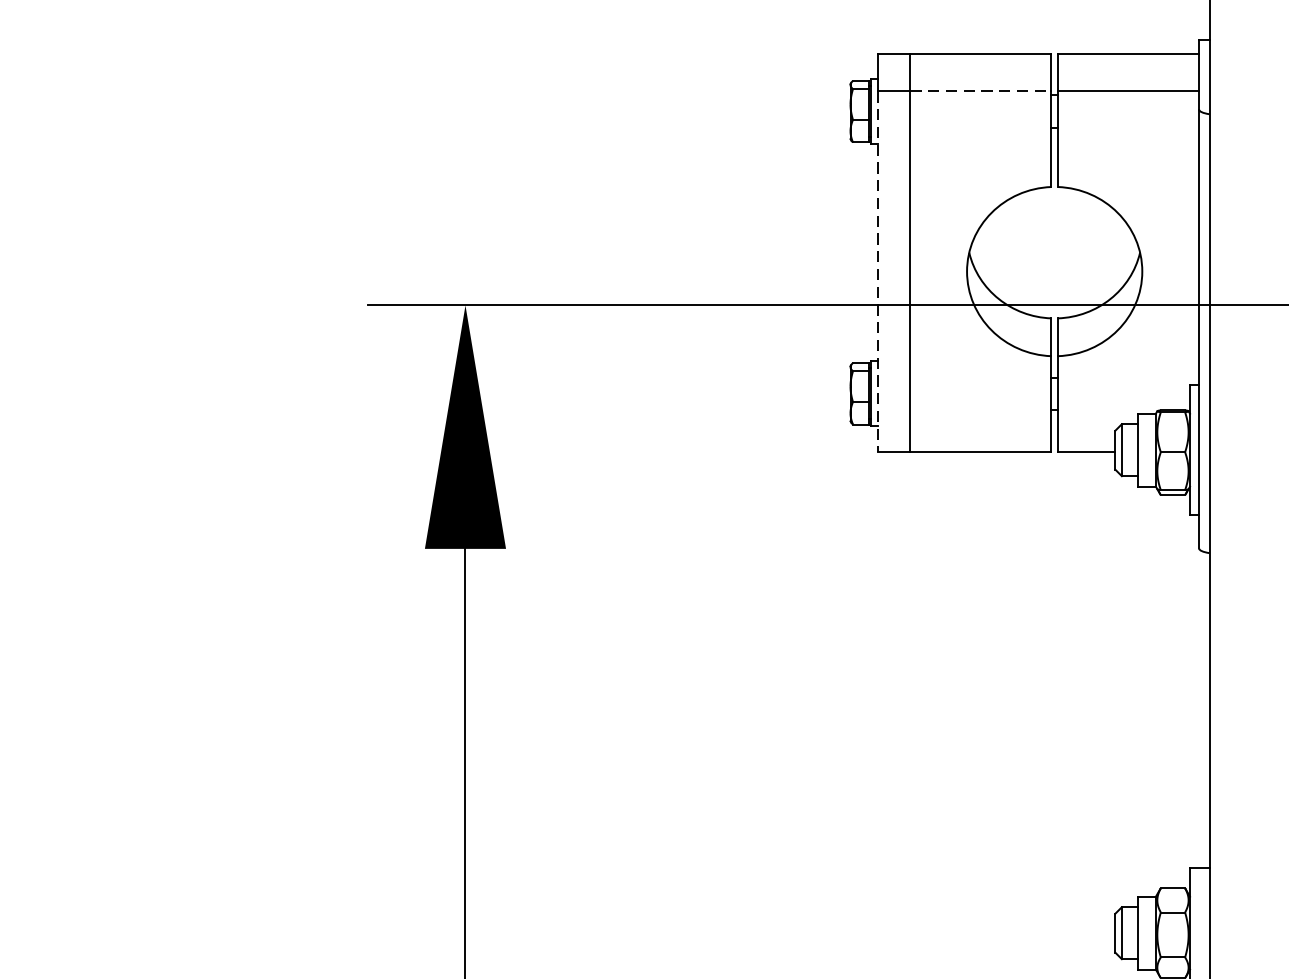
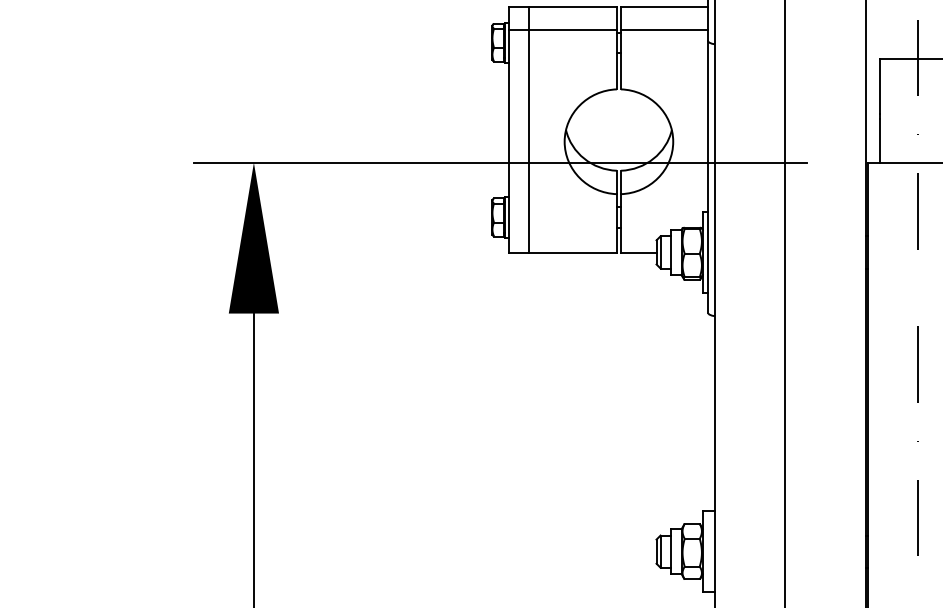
line: (981, 91) -> (573, 30), dashed -> solid
line: (878, 271) -> (509, 141), dashed -> solid

